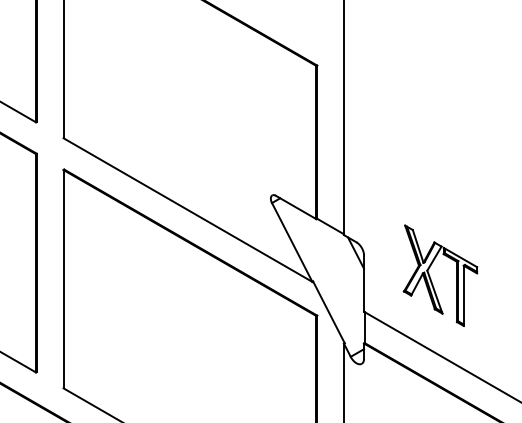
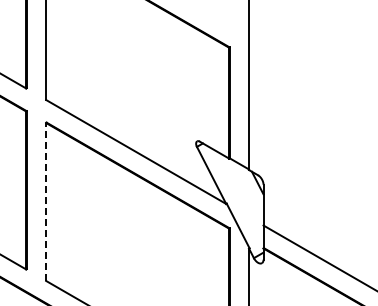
line: (64, 278) -> (46, 201), solid -> dashed
part: (431, 278) -> (312, 201), removed

